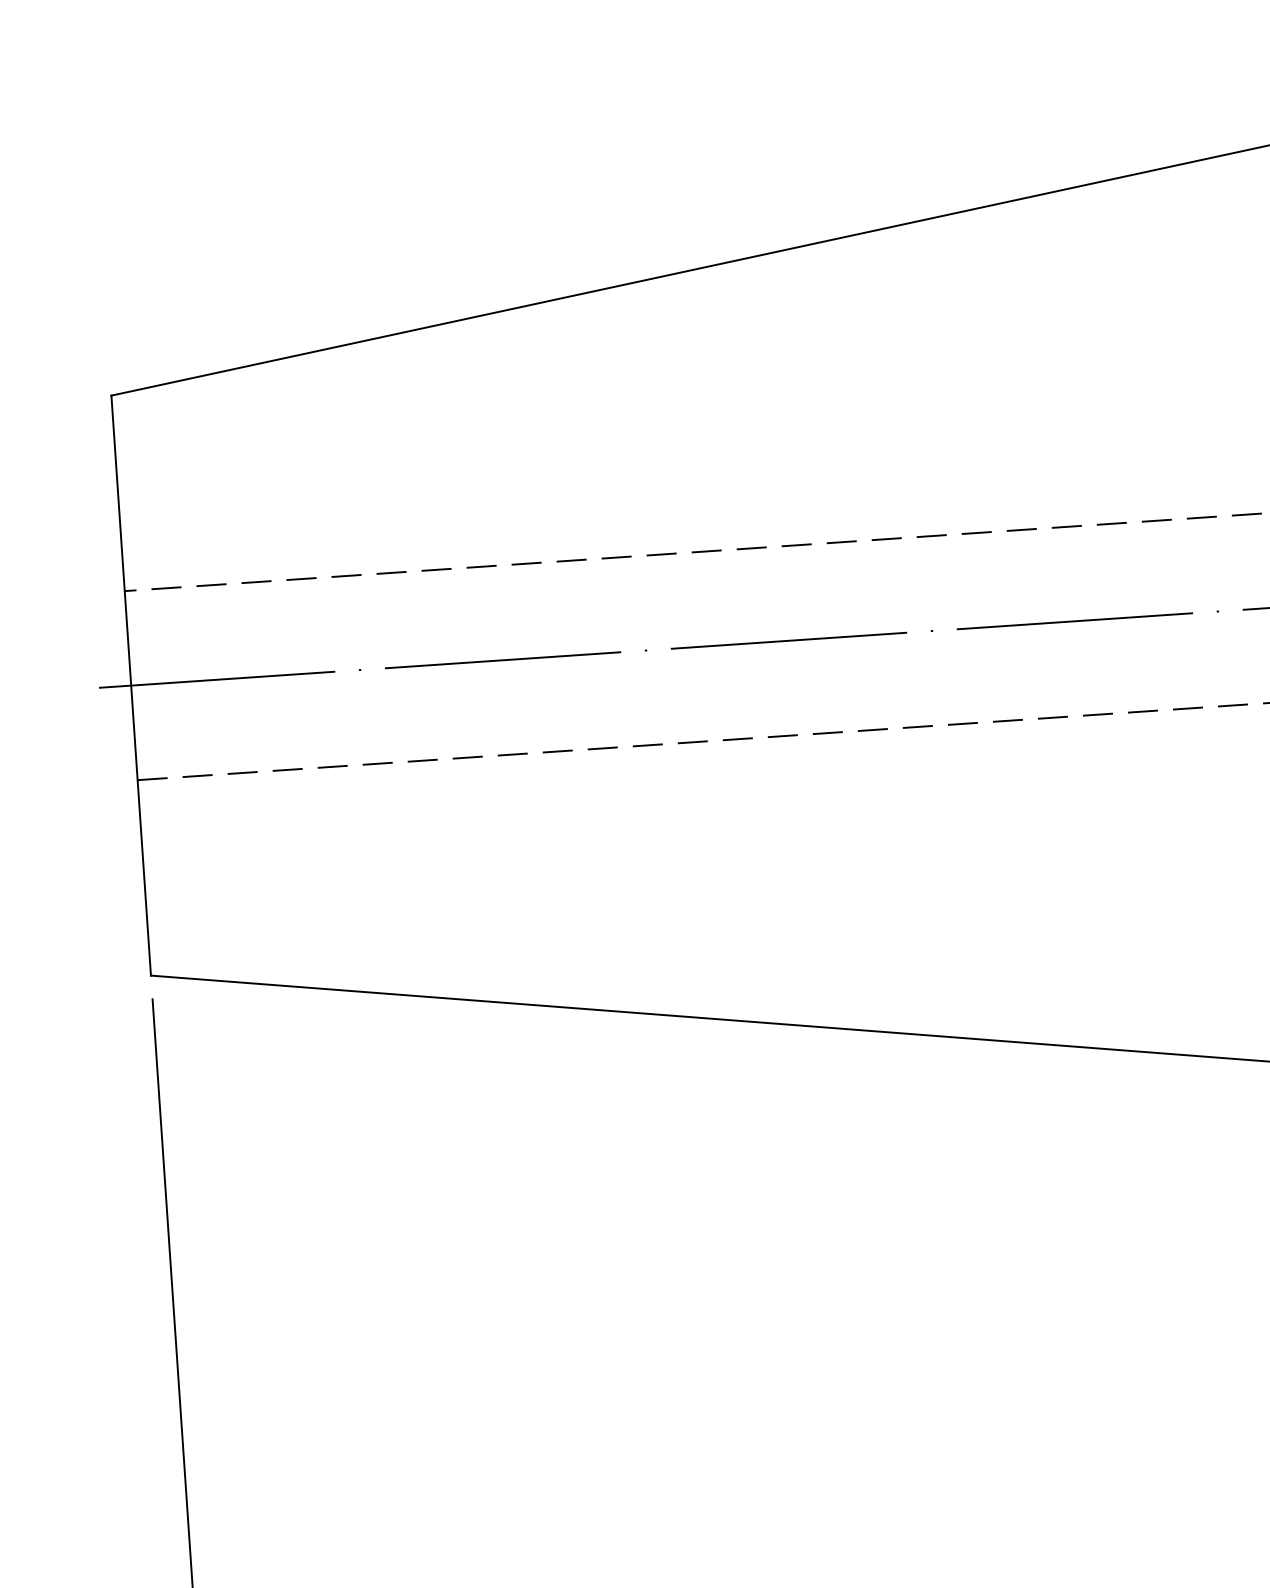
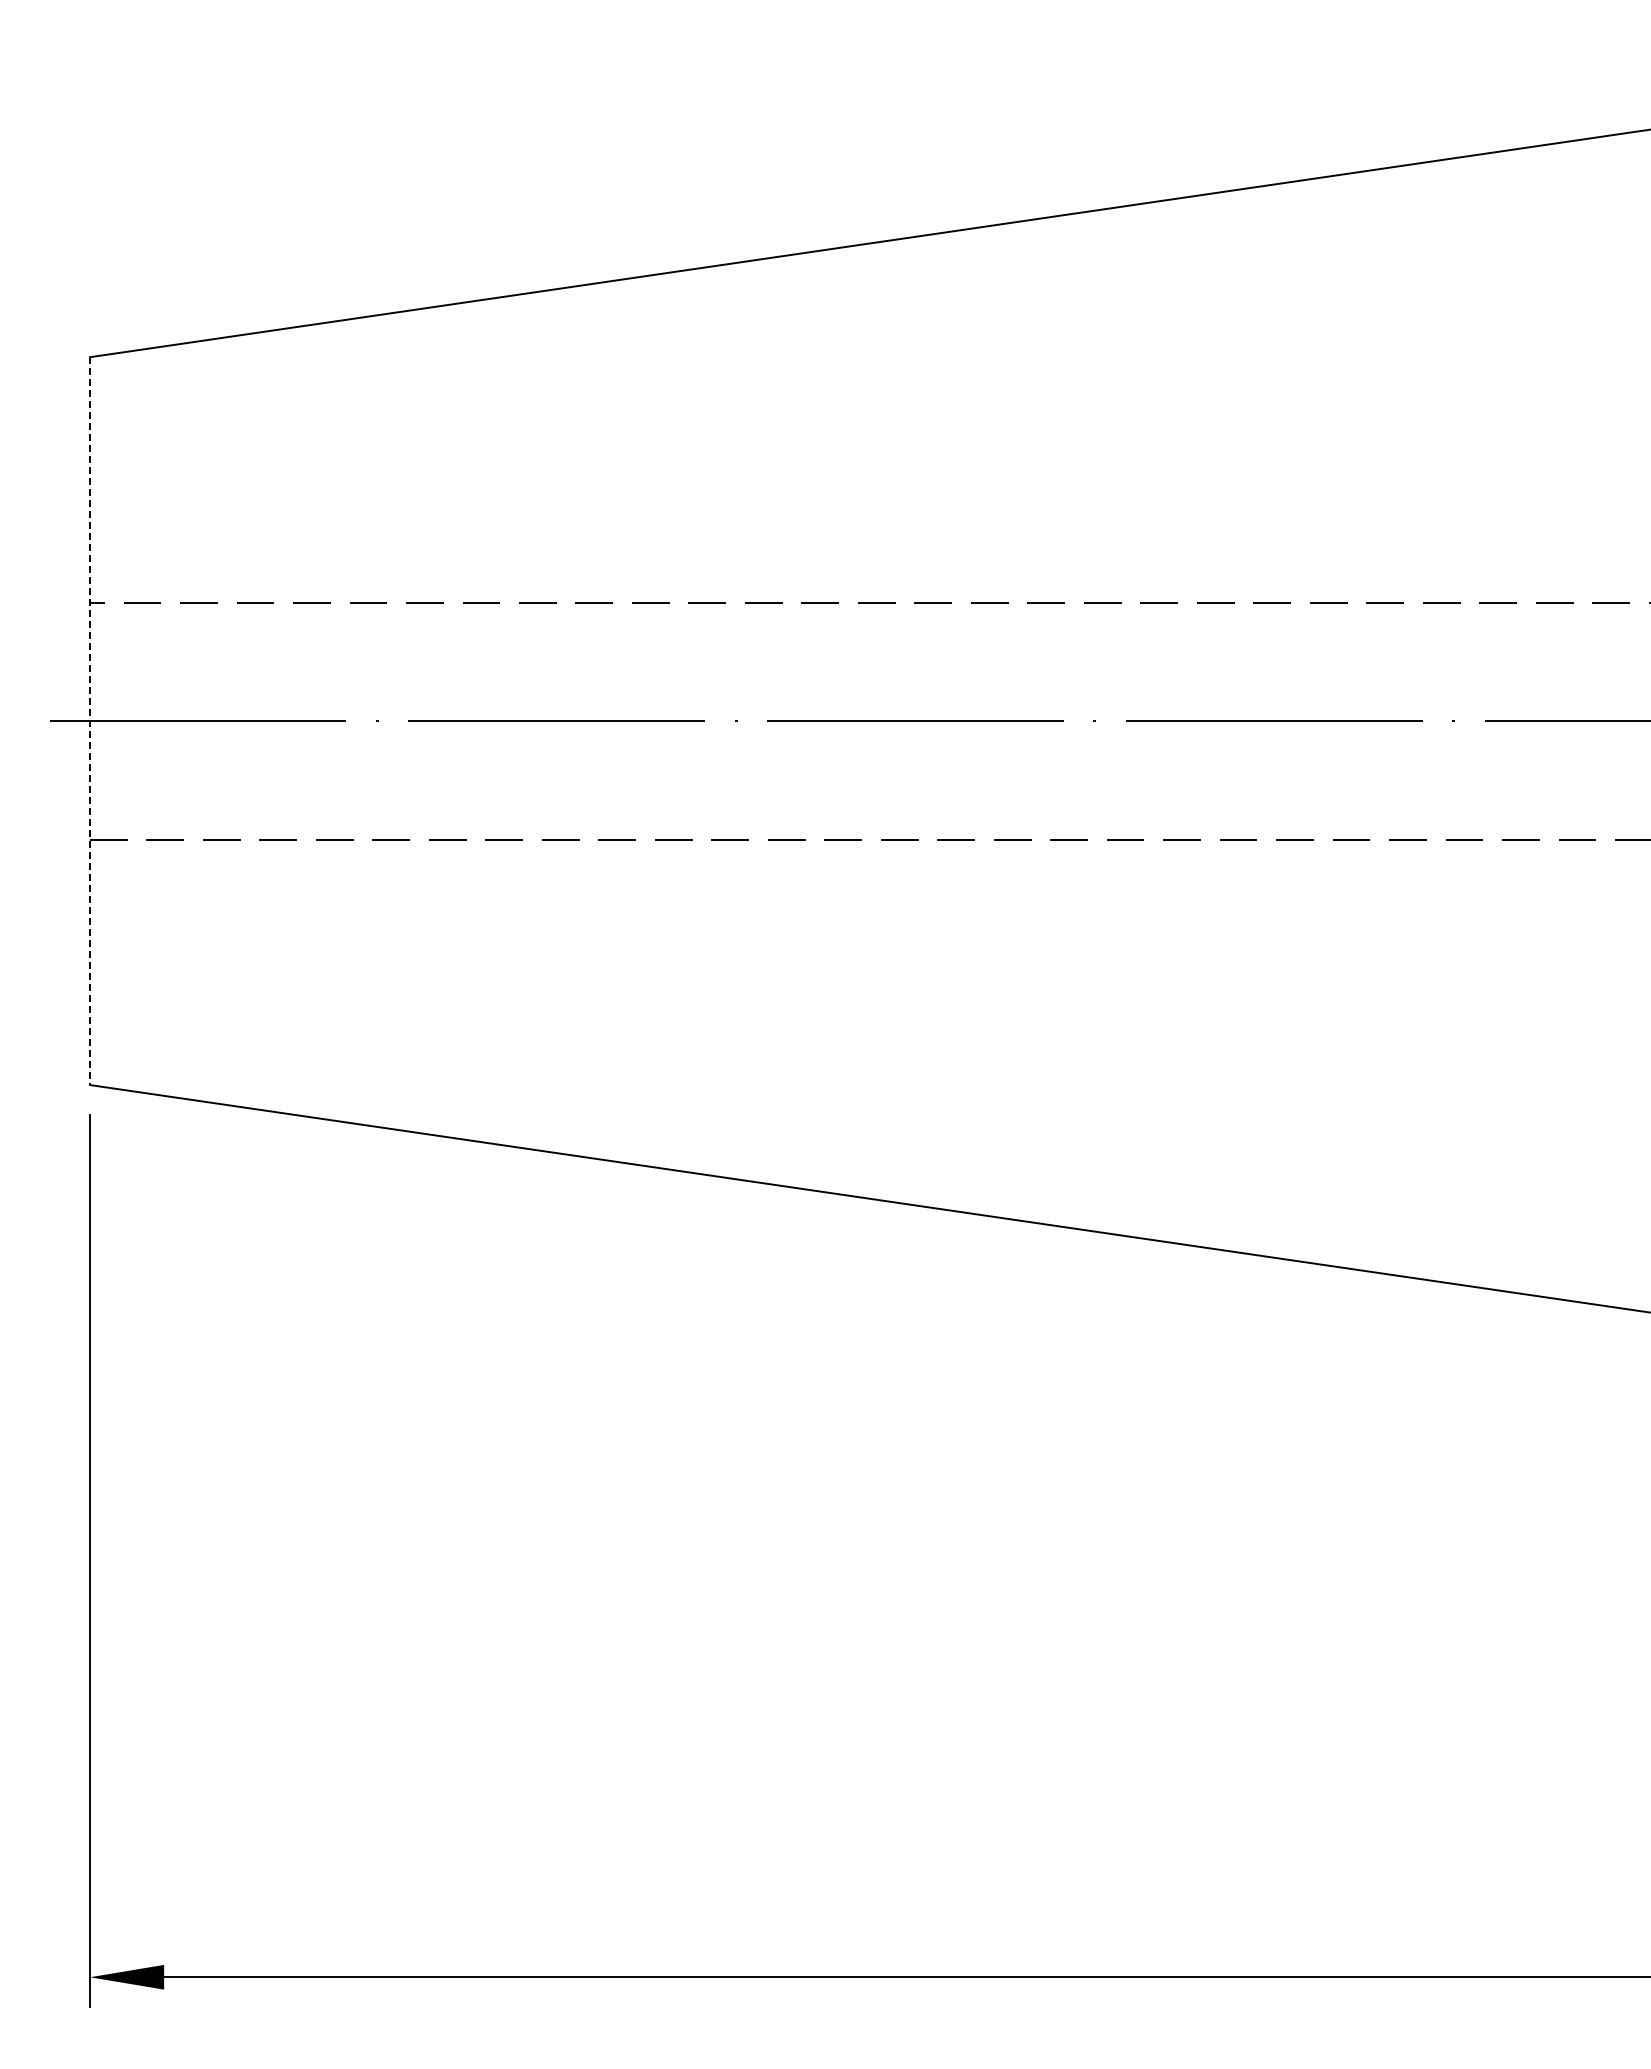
line: (130, 685) -> (89, 721), solid -> dashed

